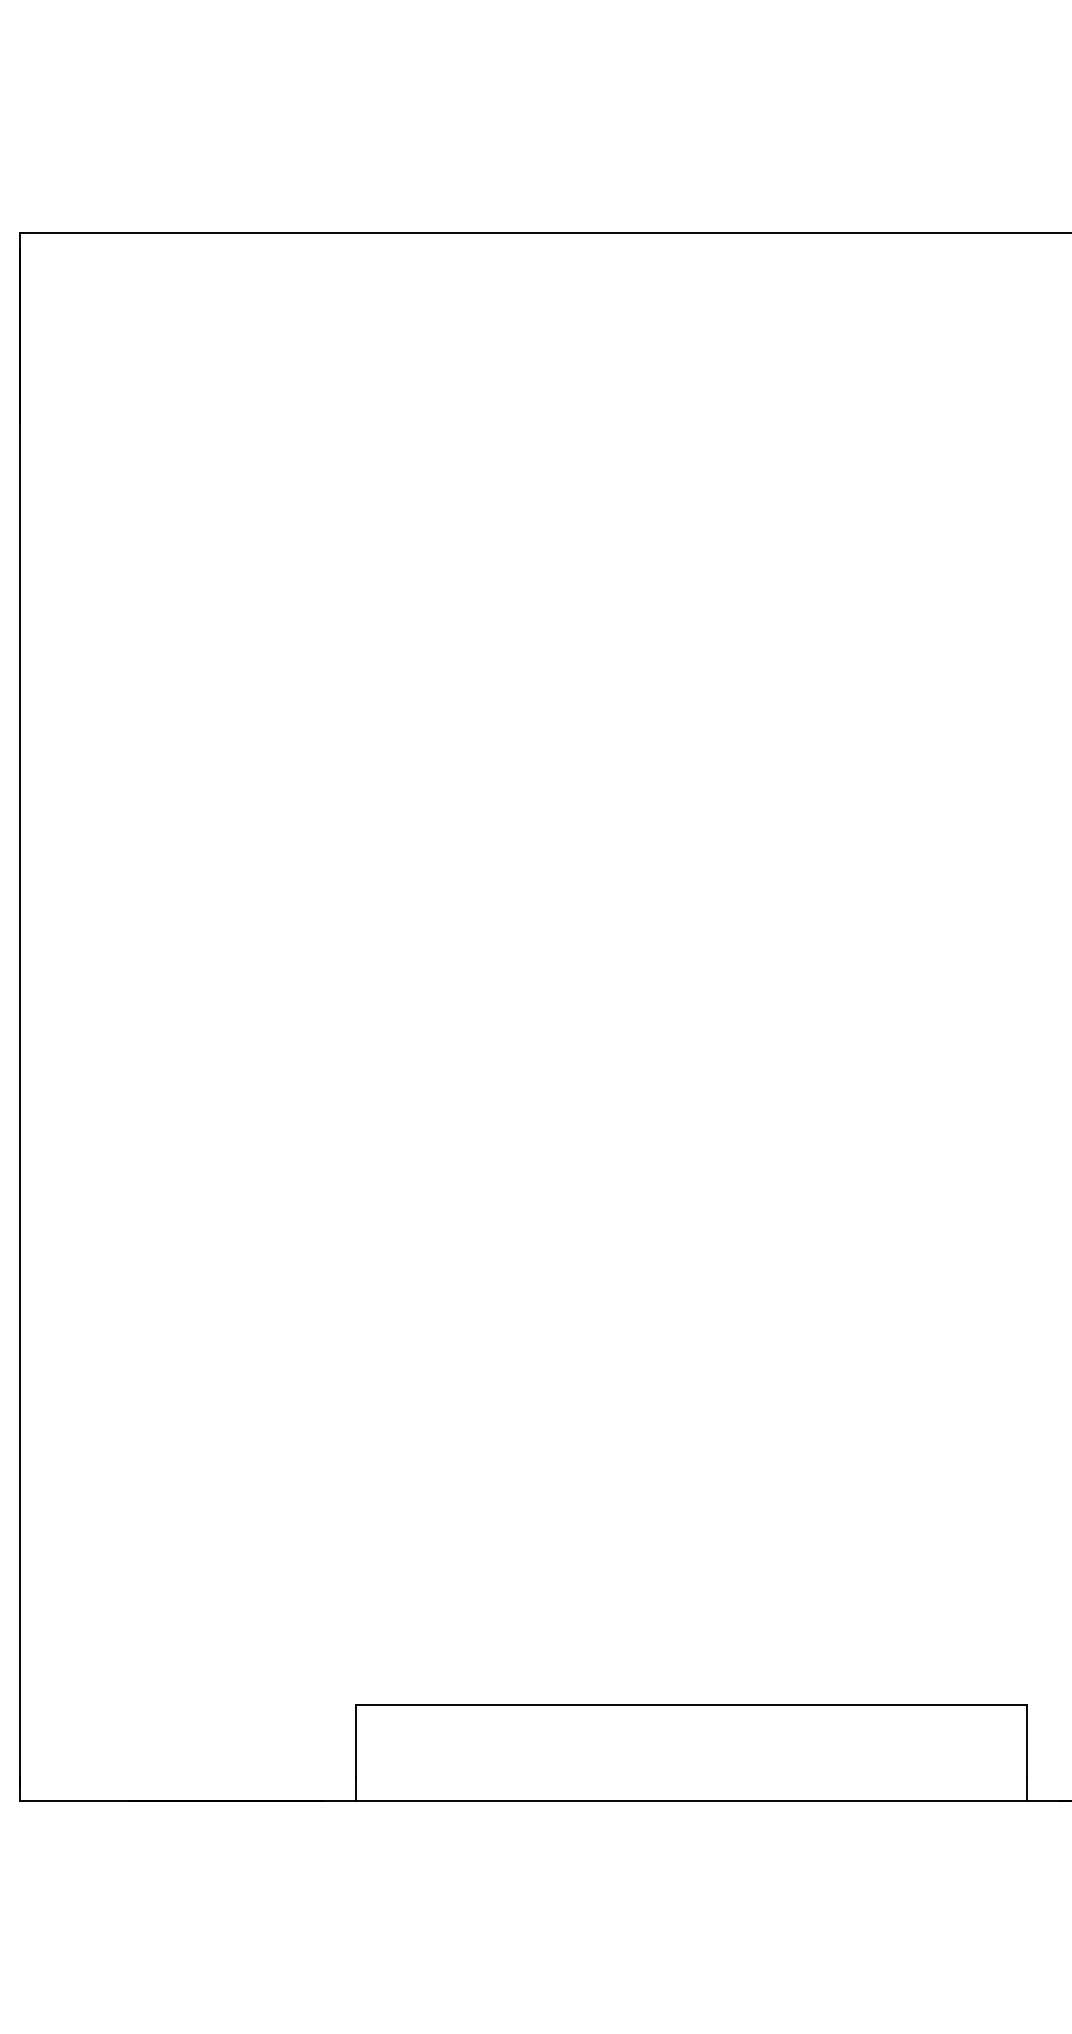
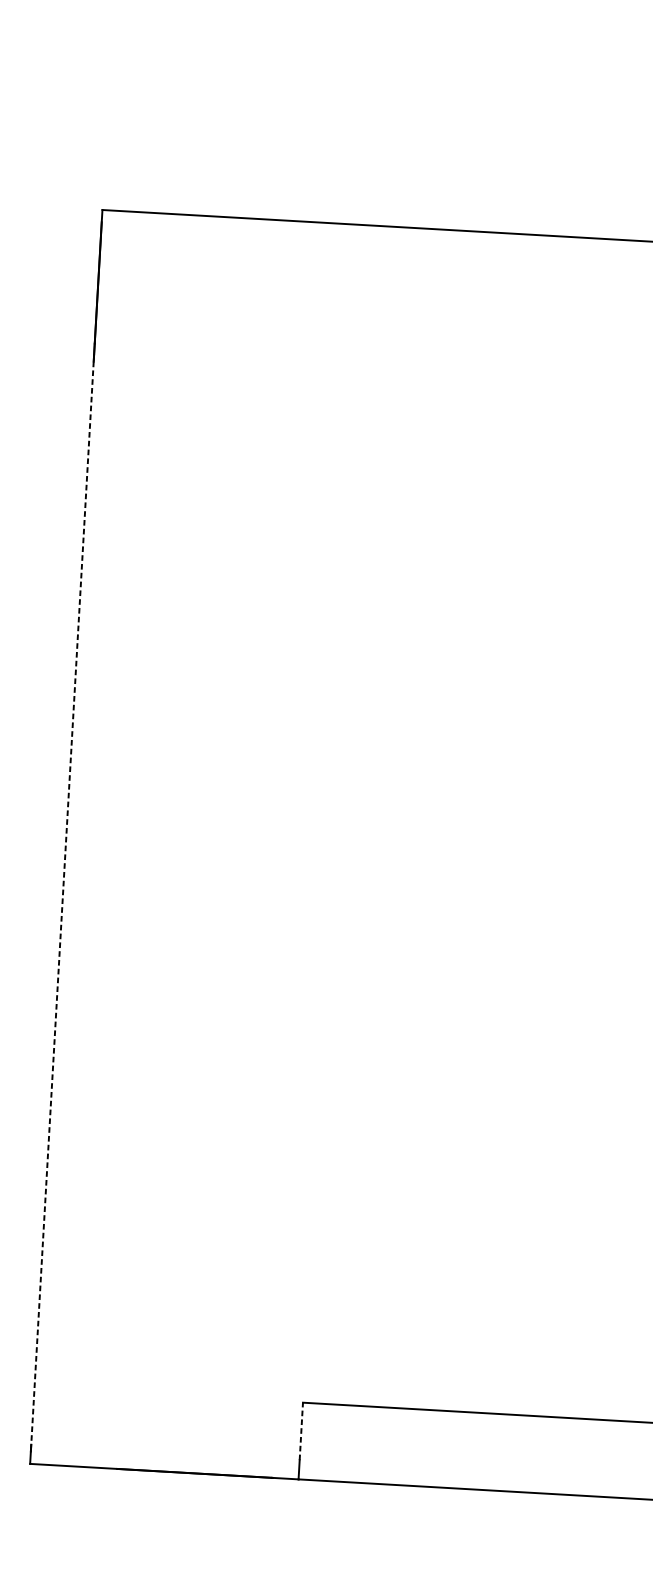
line: (20, 1099) -> (62, 902), solid -> dashed
line: (355, 1740) -> (301, 1431), solid -> dashed

